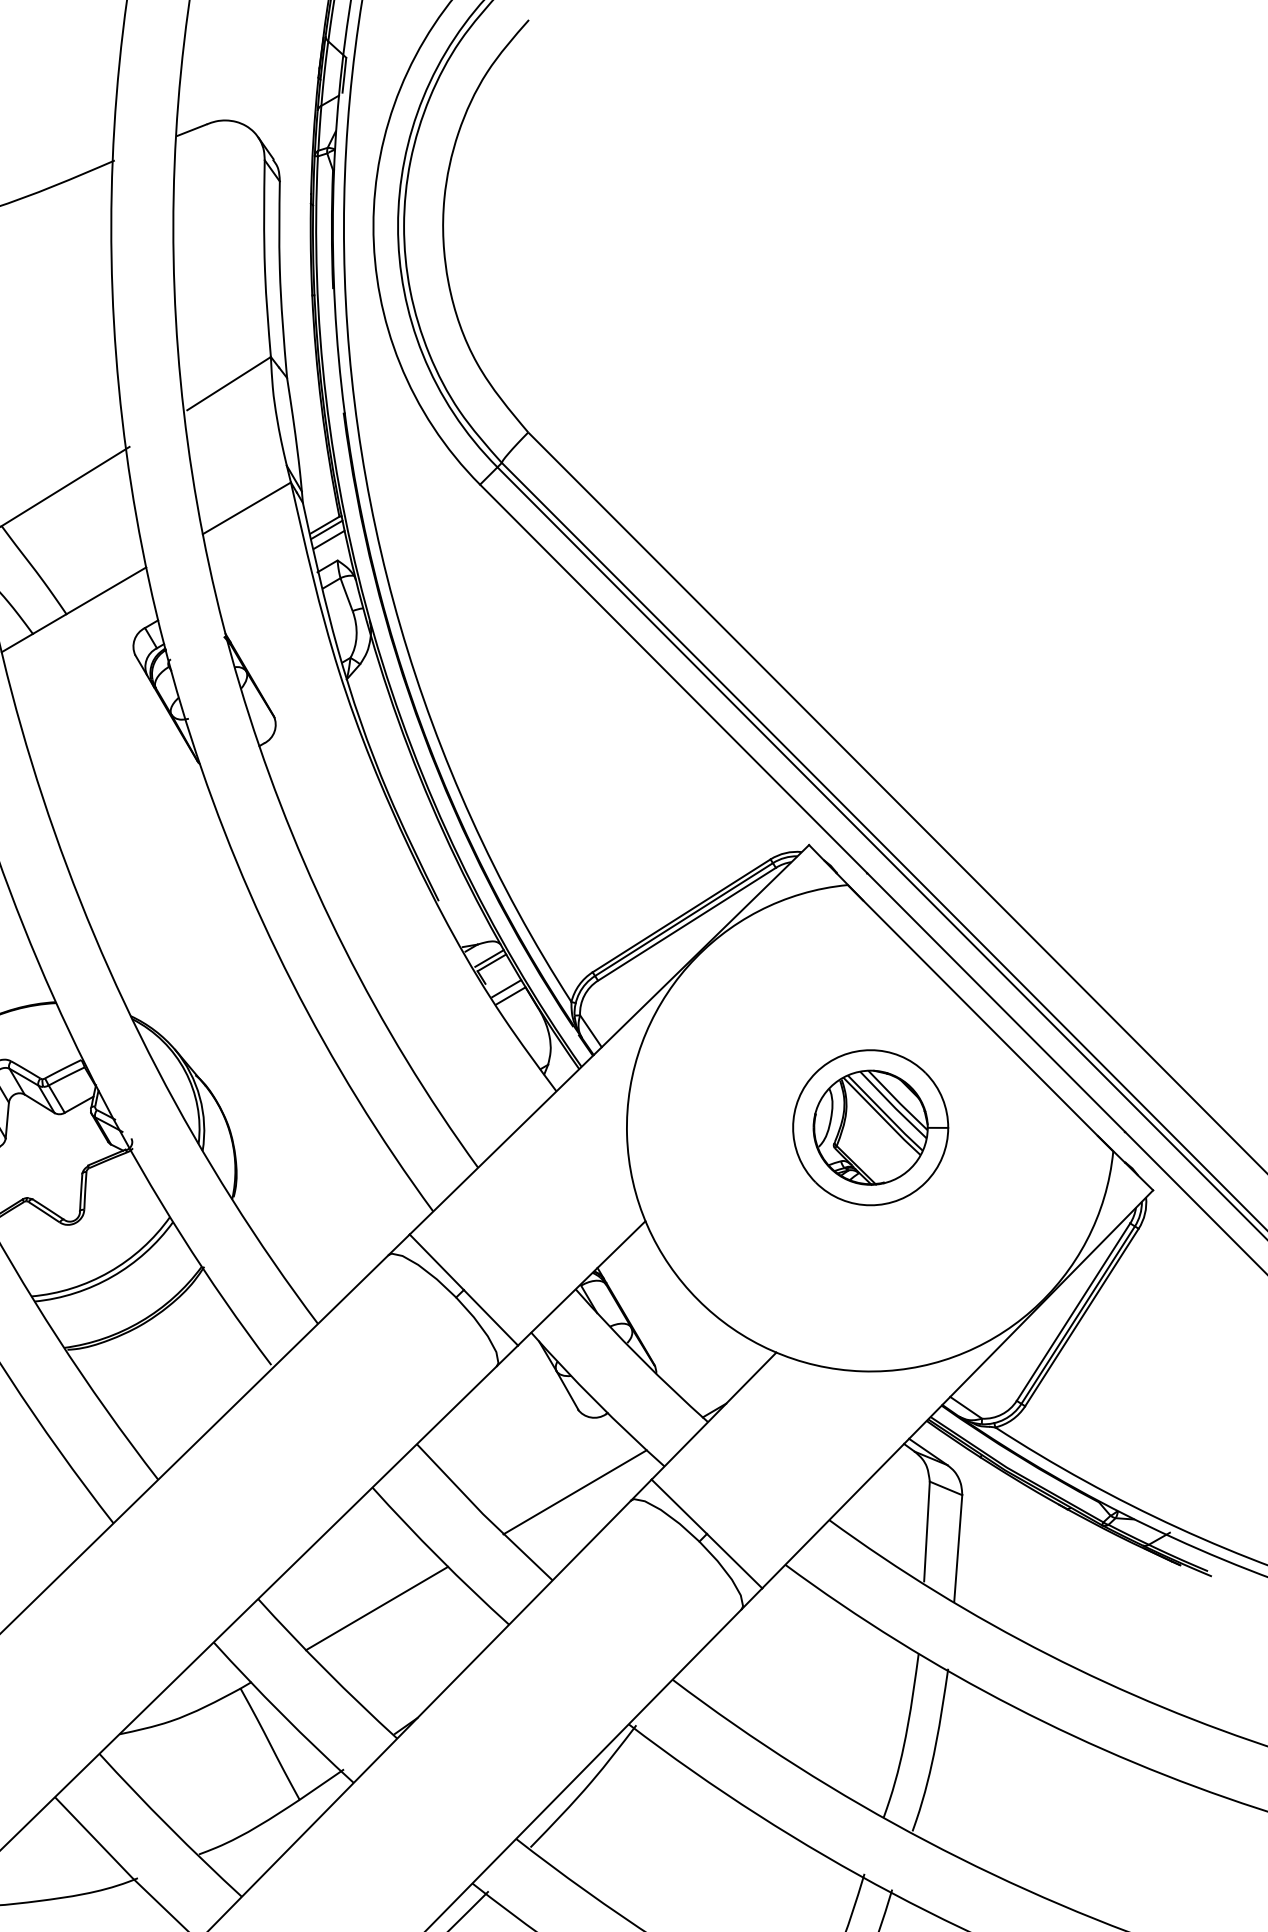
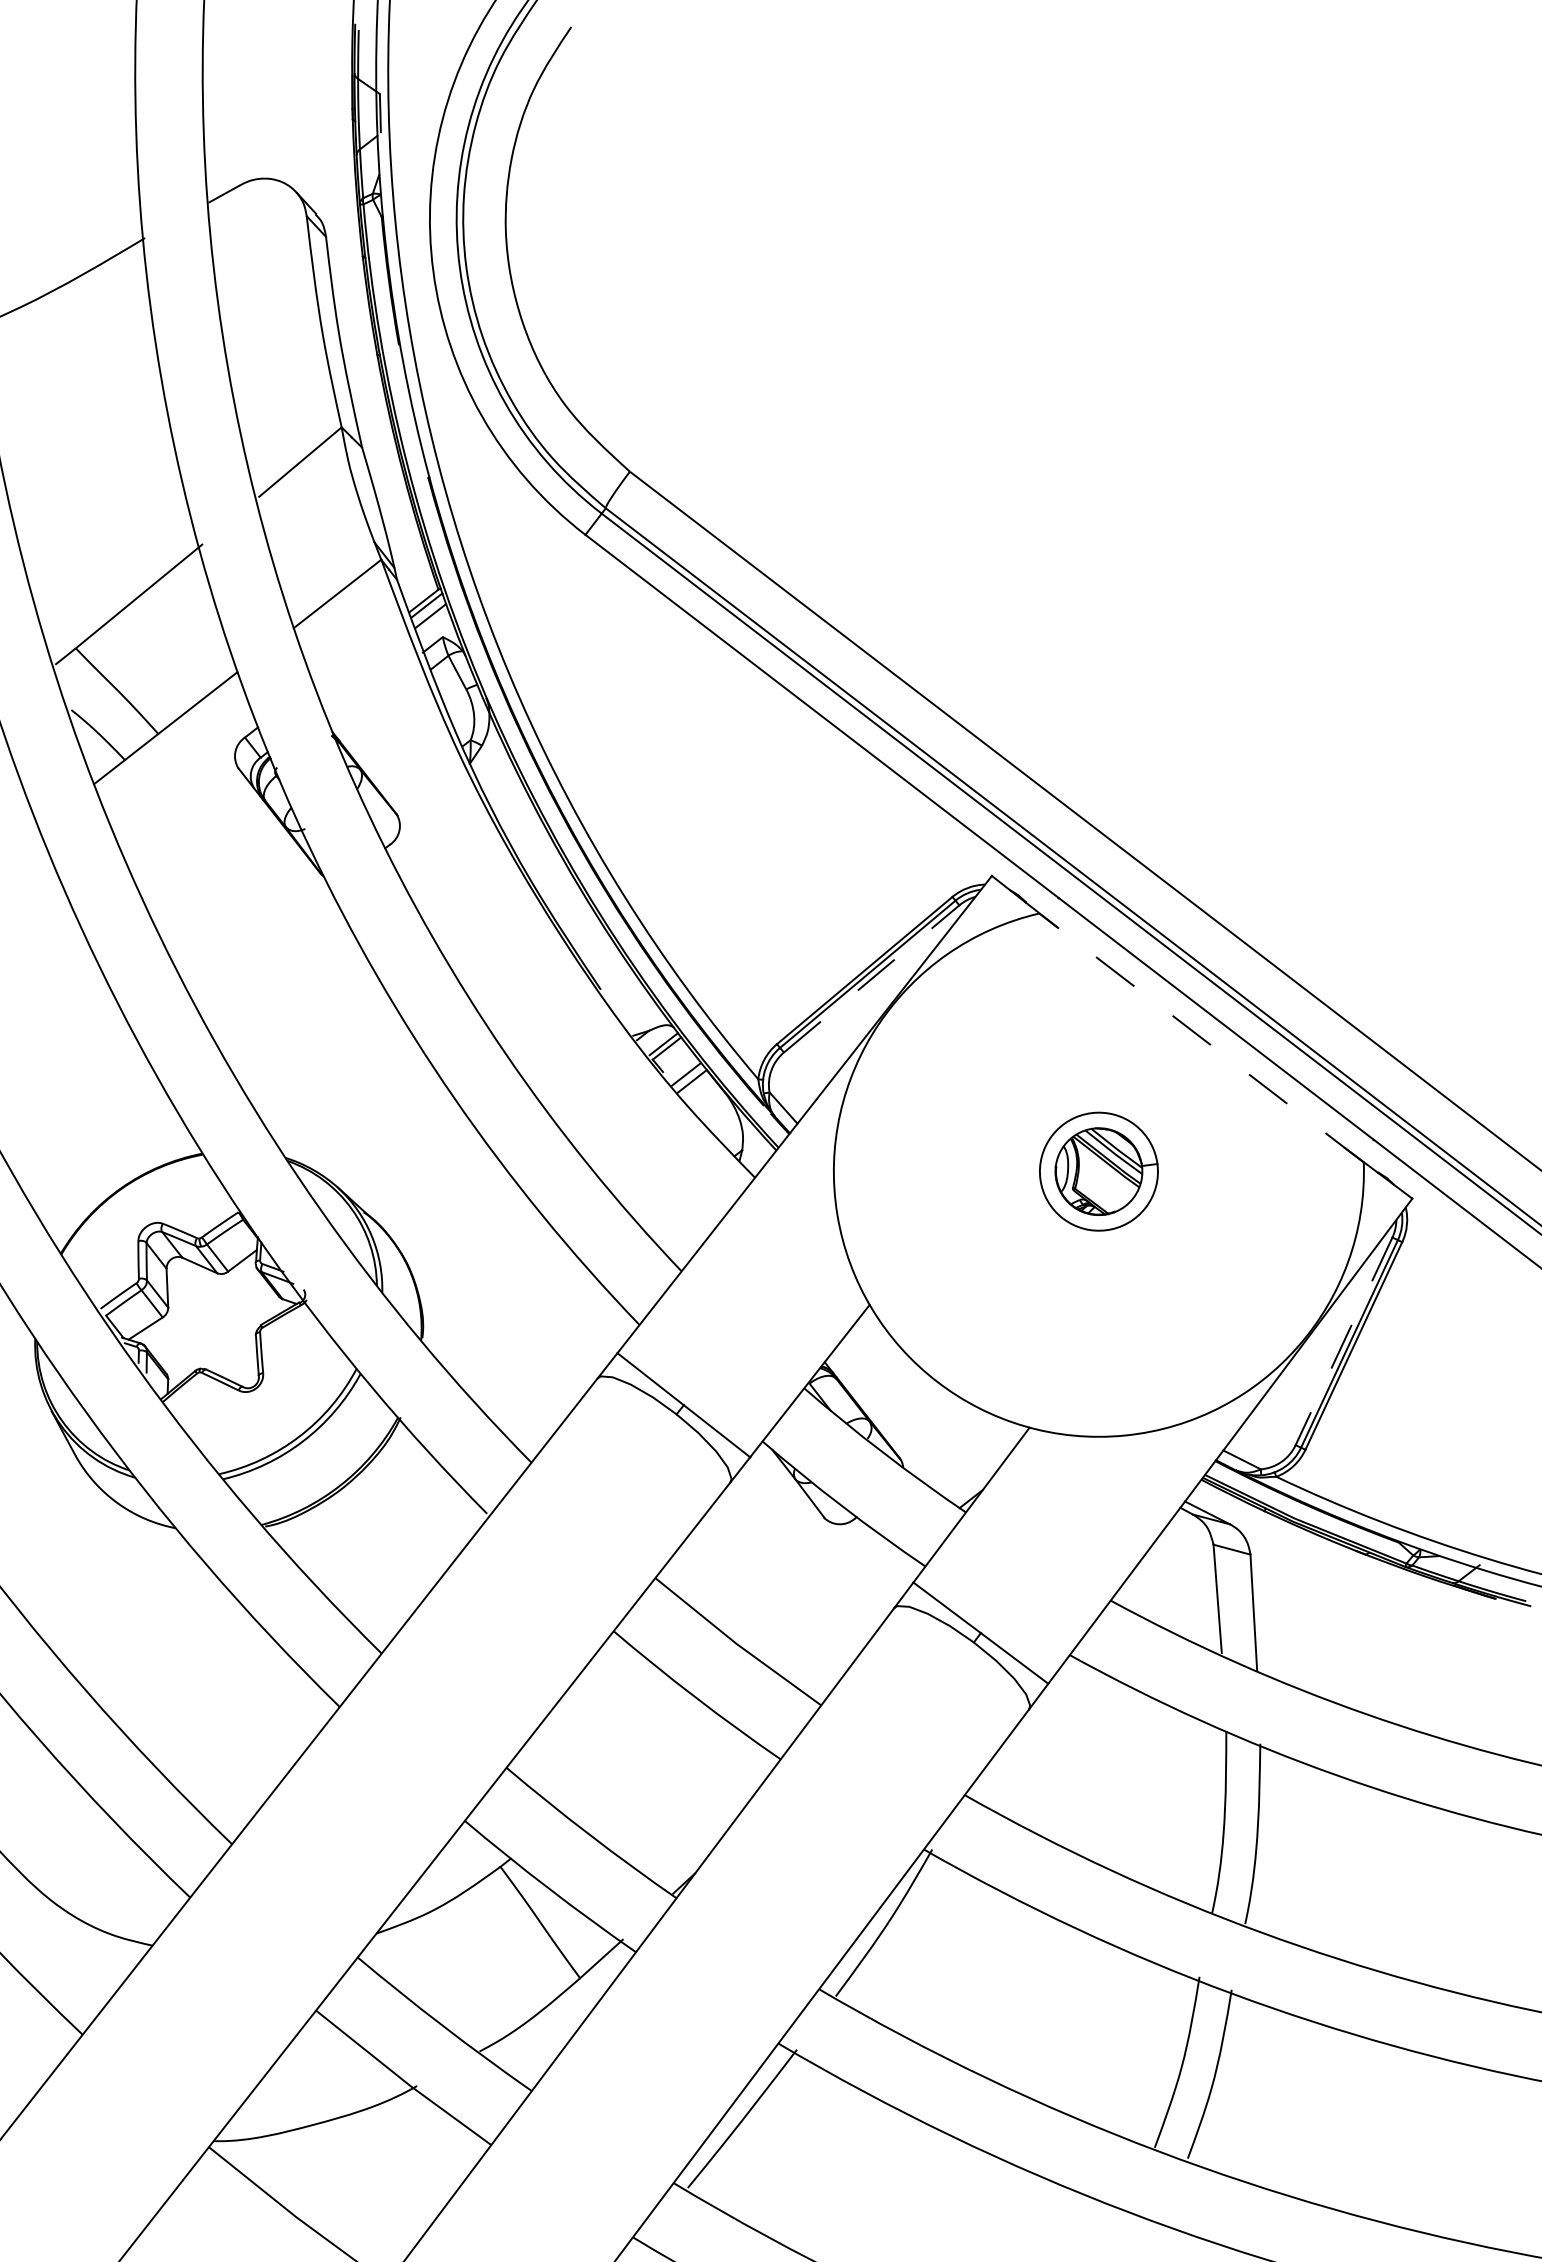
line: (686, 923) -> (871, 978), solid -> dashed
line: (980, 1017) -> (1201, 1037), solid -> dashed
part: (870, 1127) -> (1098, 1171), size x0.7
line: (1073, 1312) -> (1344, 1341), solid -> dashed
line: (574, 1491) -> (832, 1606), removed
line: (376, 1608) -> (635, 1760), removed

